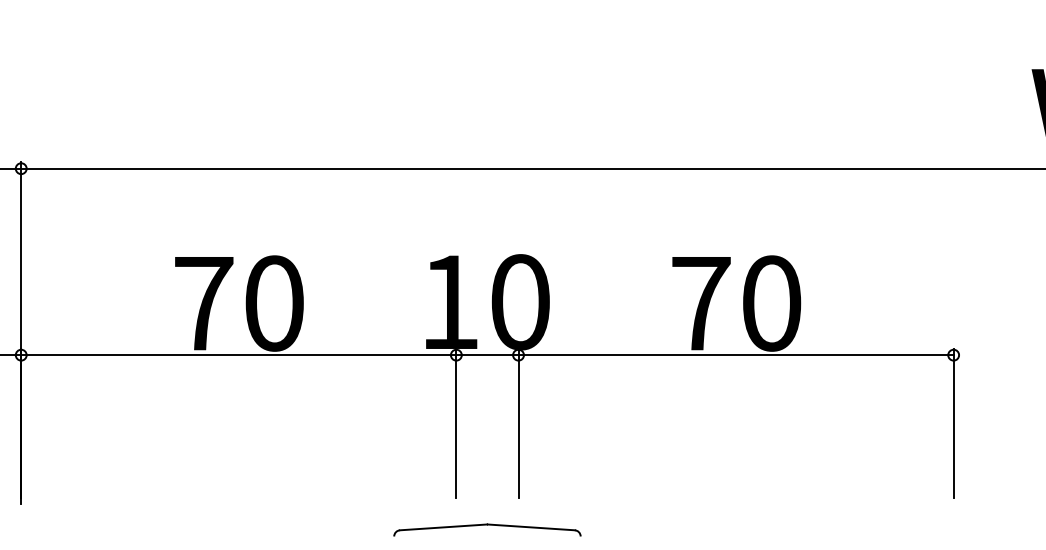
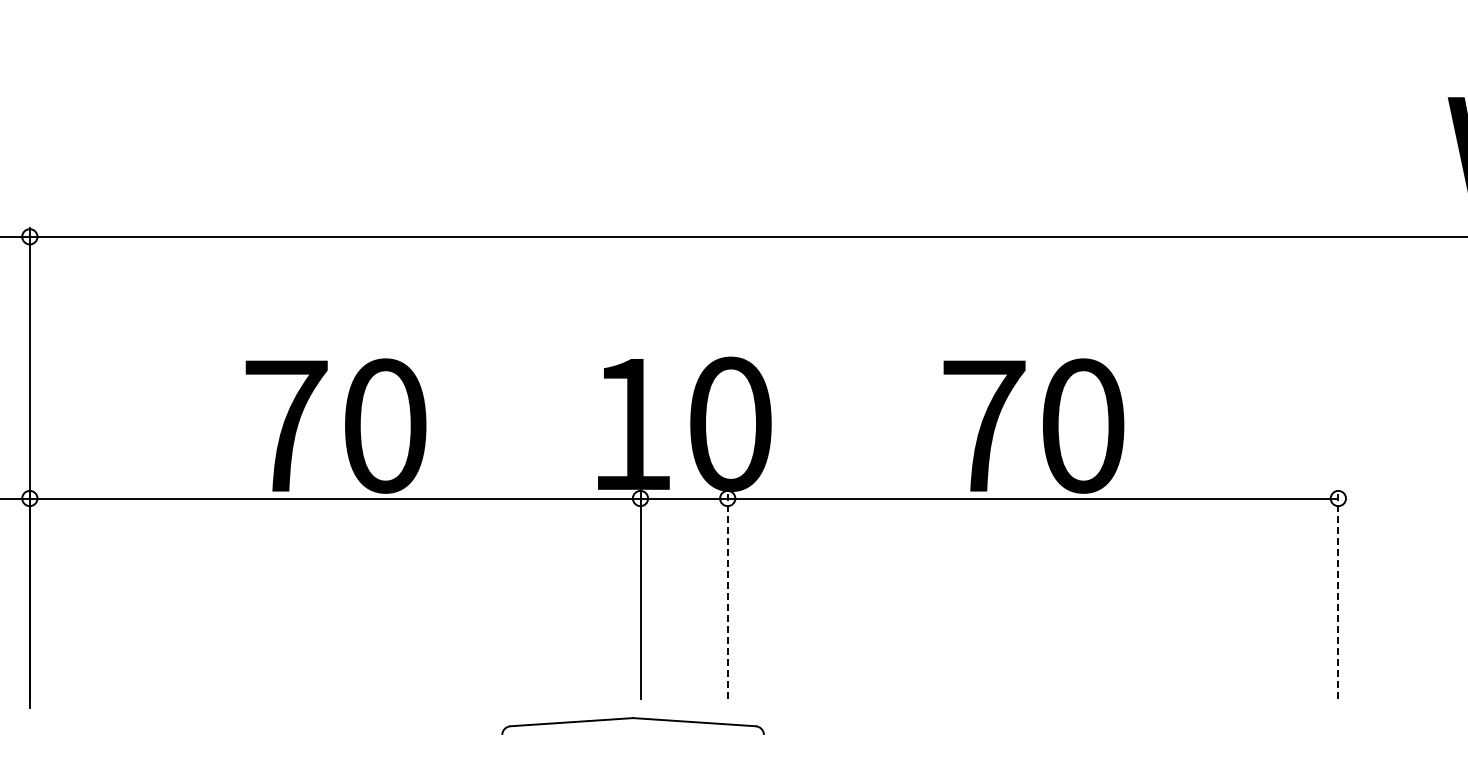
line: (518, 423) -> (727, 594), solid -> dashed
line: (953, 423) -> (1338, 594), solid -> dashed
part: (487, 529) -> (632, 725), moved

